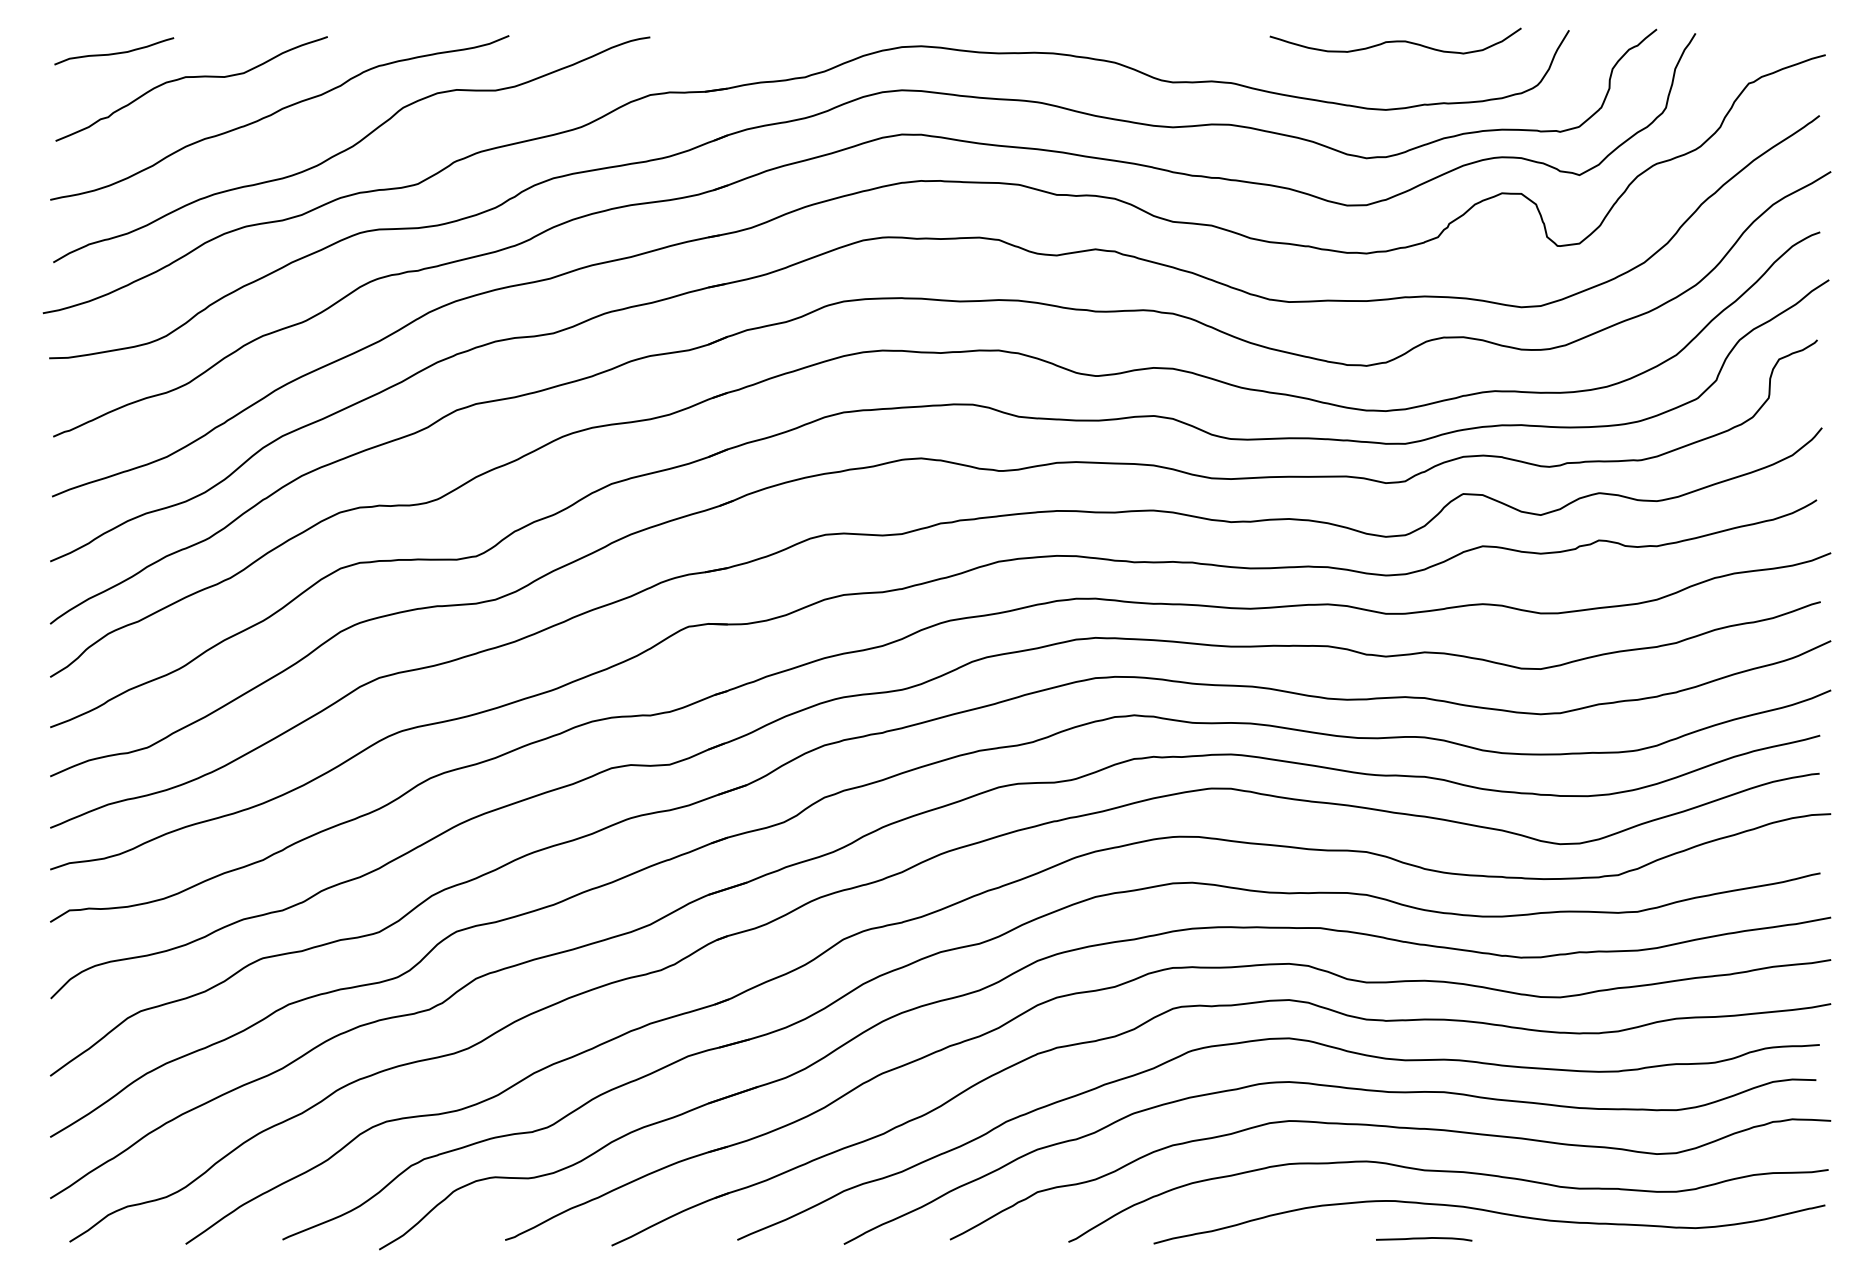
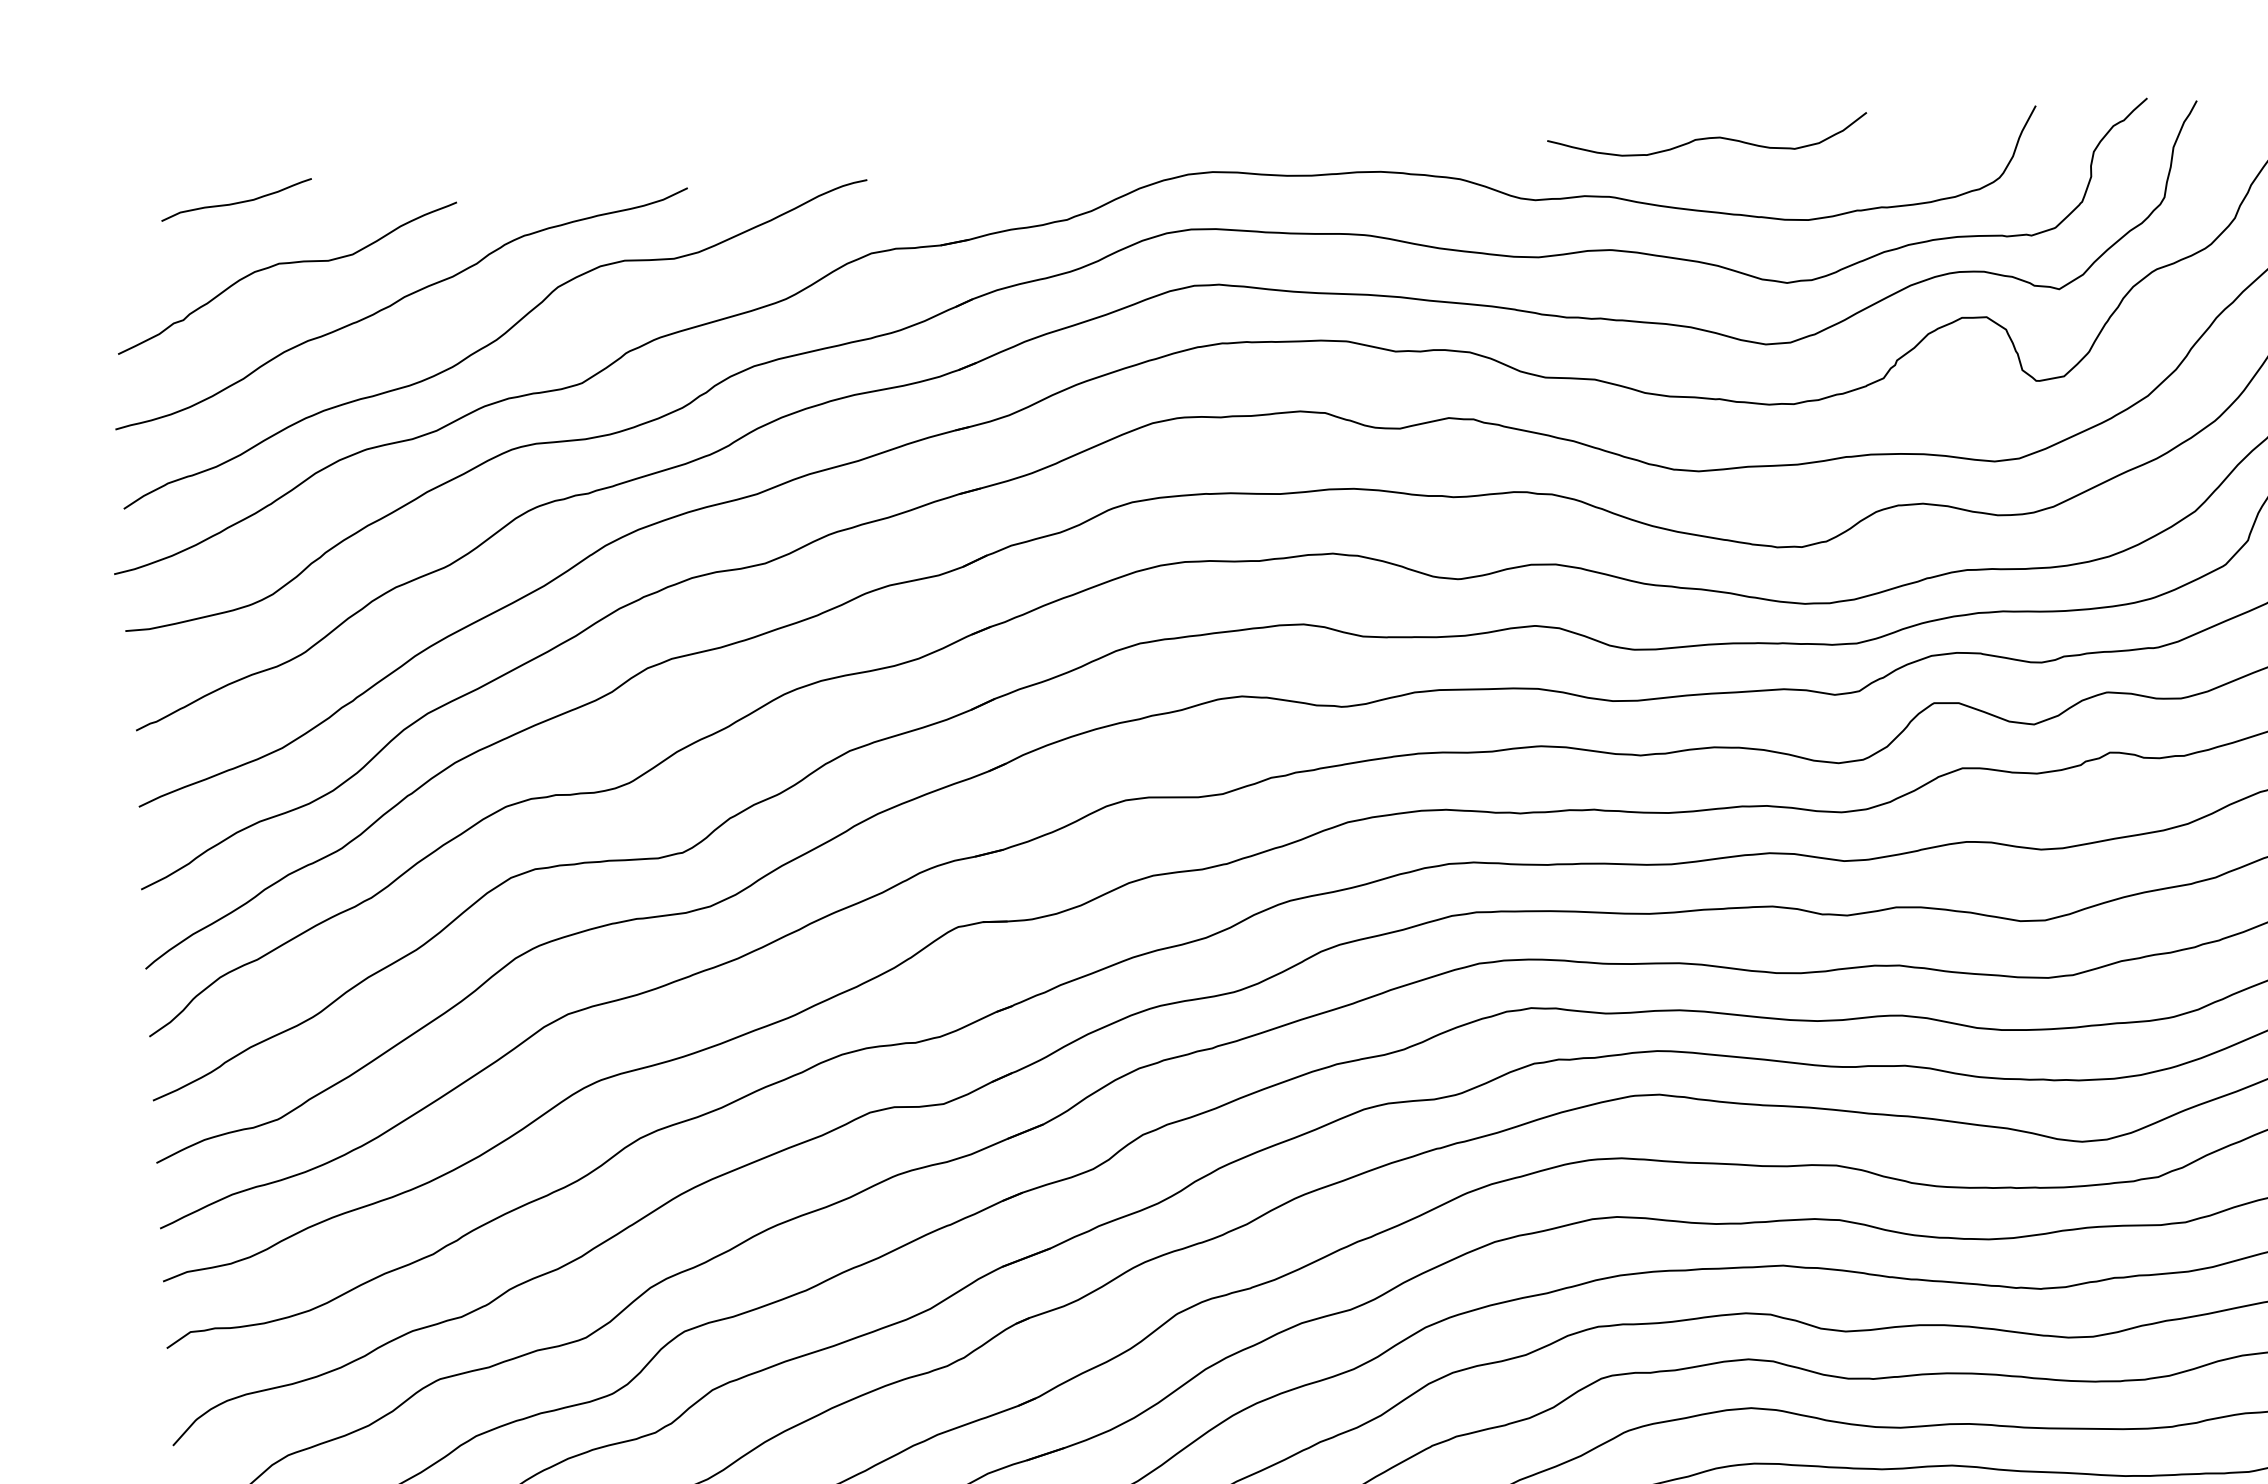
curve: (1395, 40) -> (1707, 137), moved
curve: (115, 52) -> (238, 201), moved

